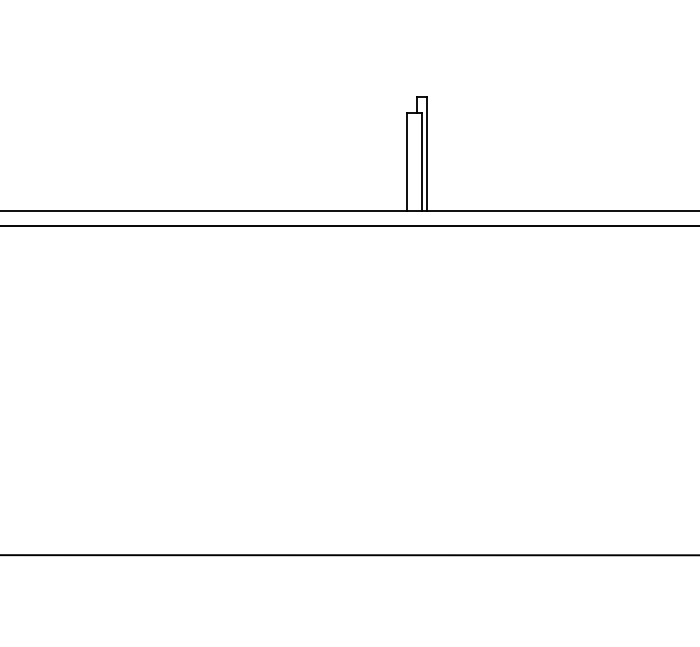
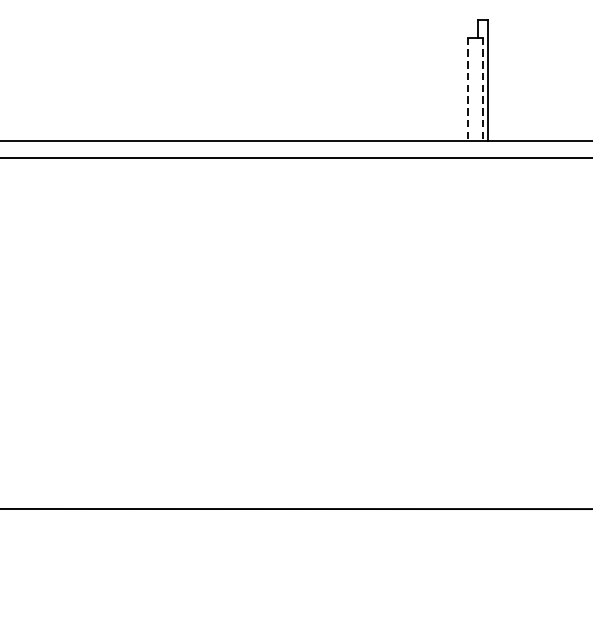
line: (407, 162) -> (467, 90), solid -> dashed
line: (421, 162) -> (482, 90), solid -> dashed

